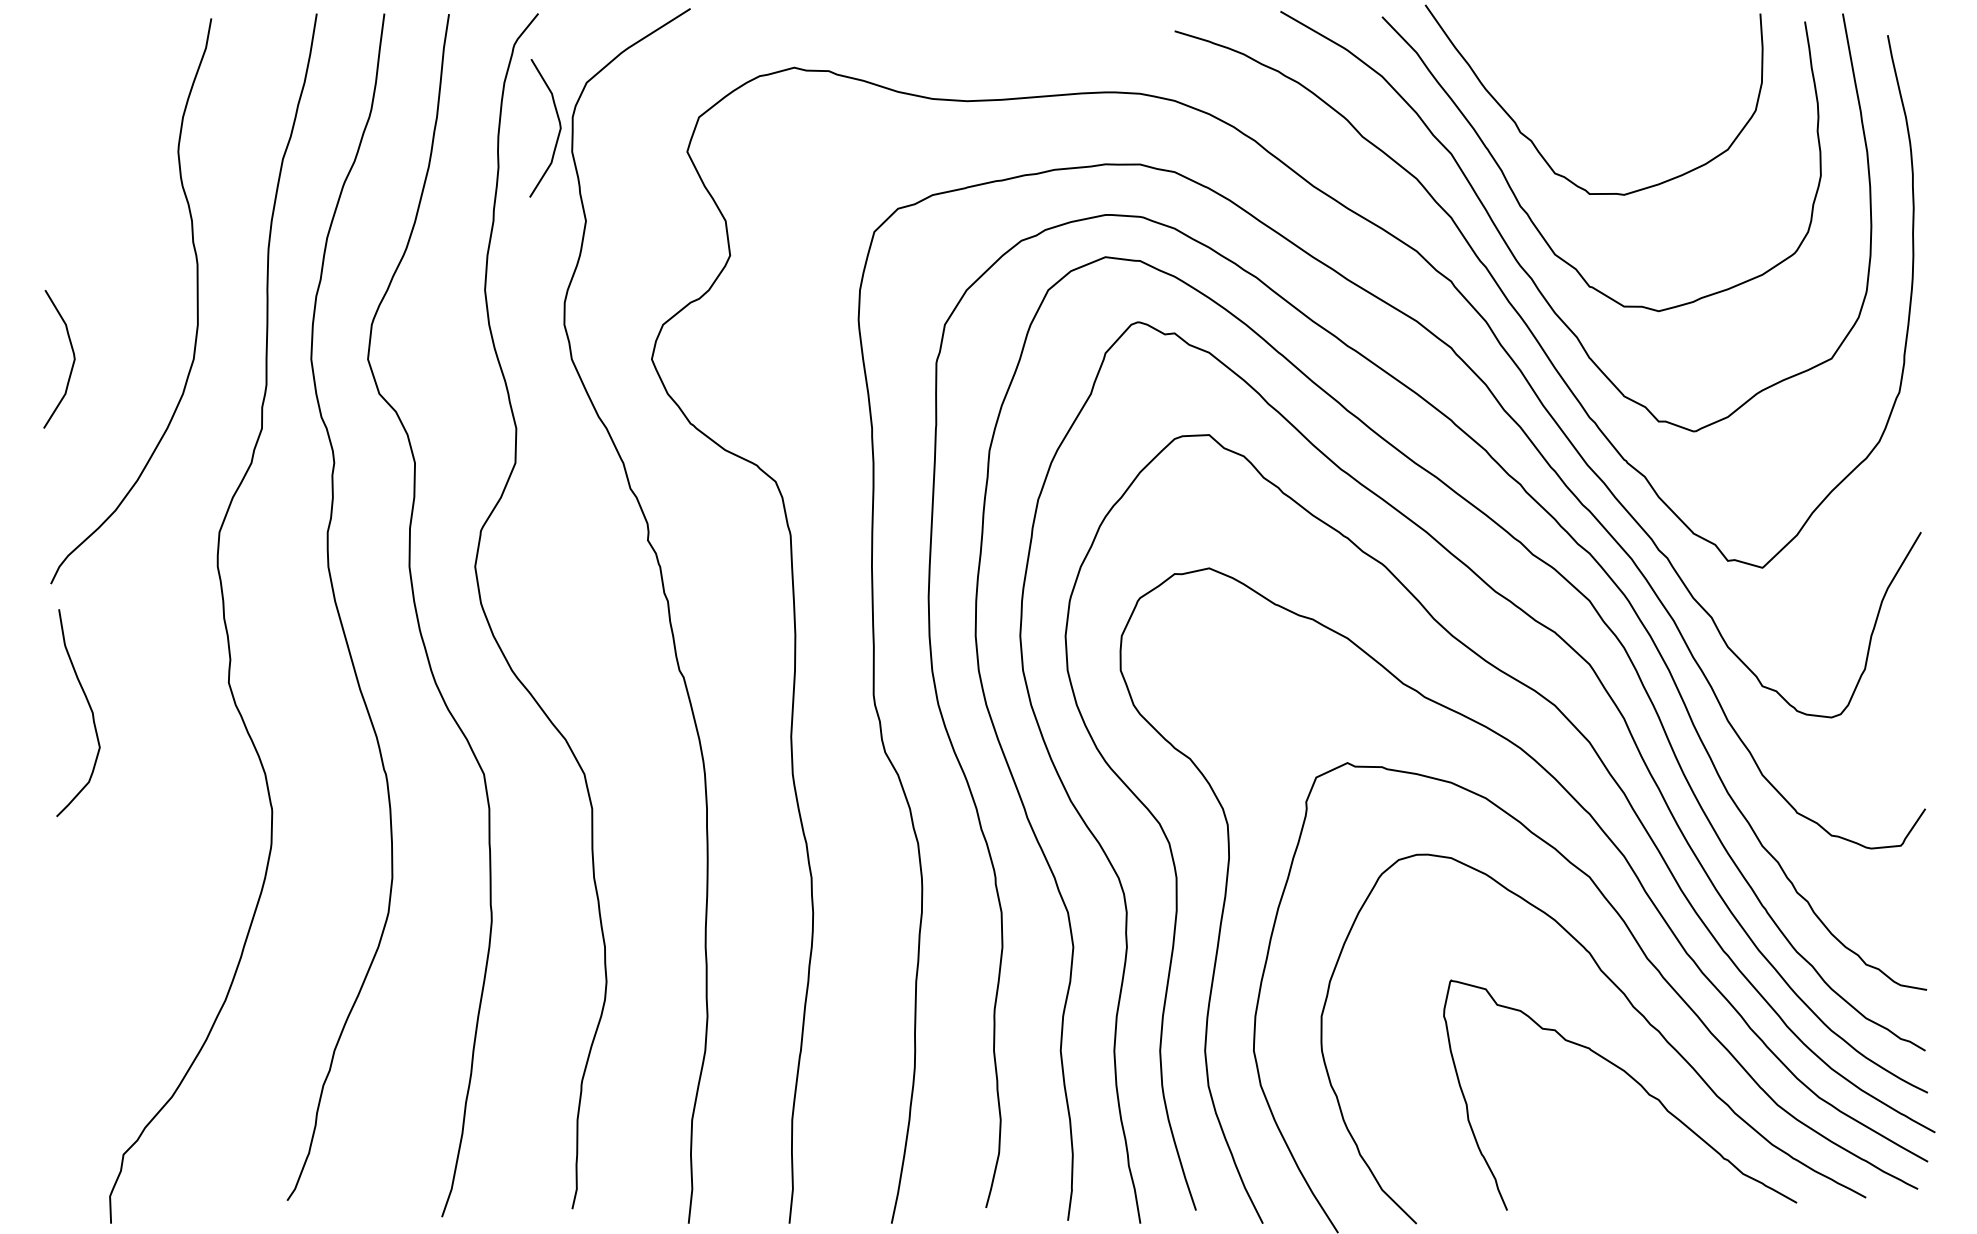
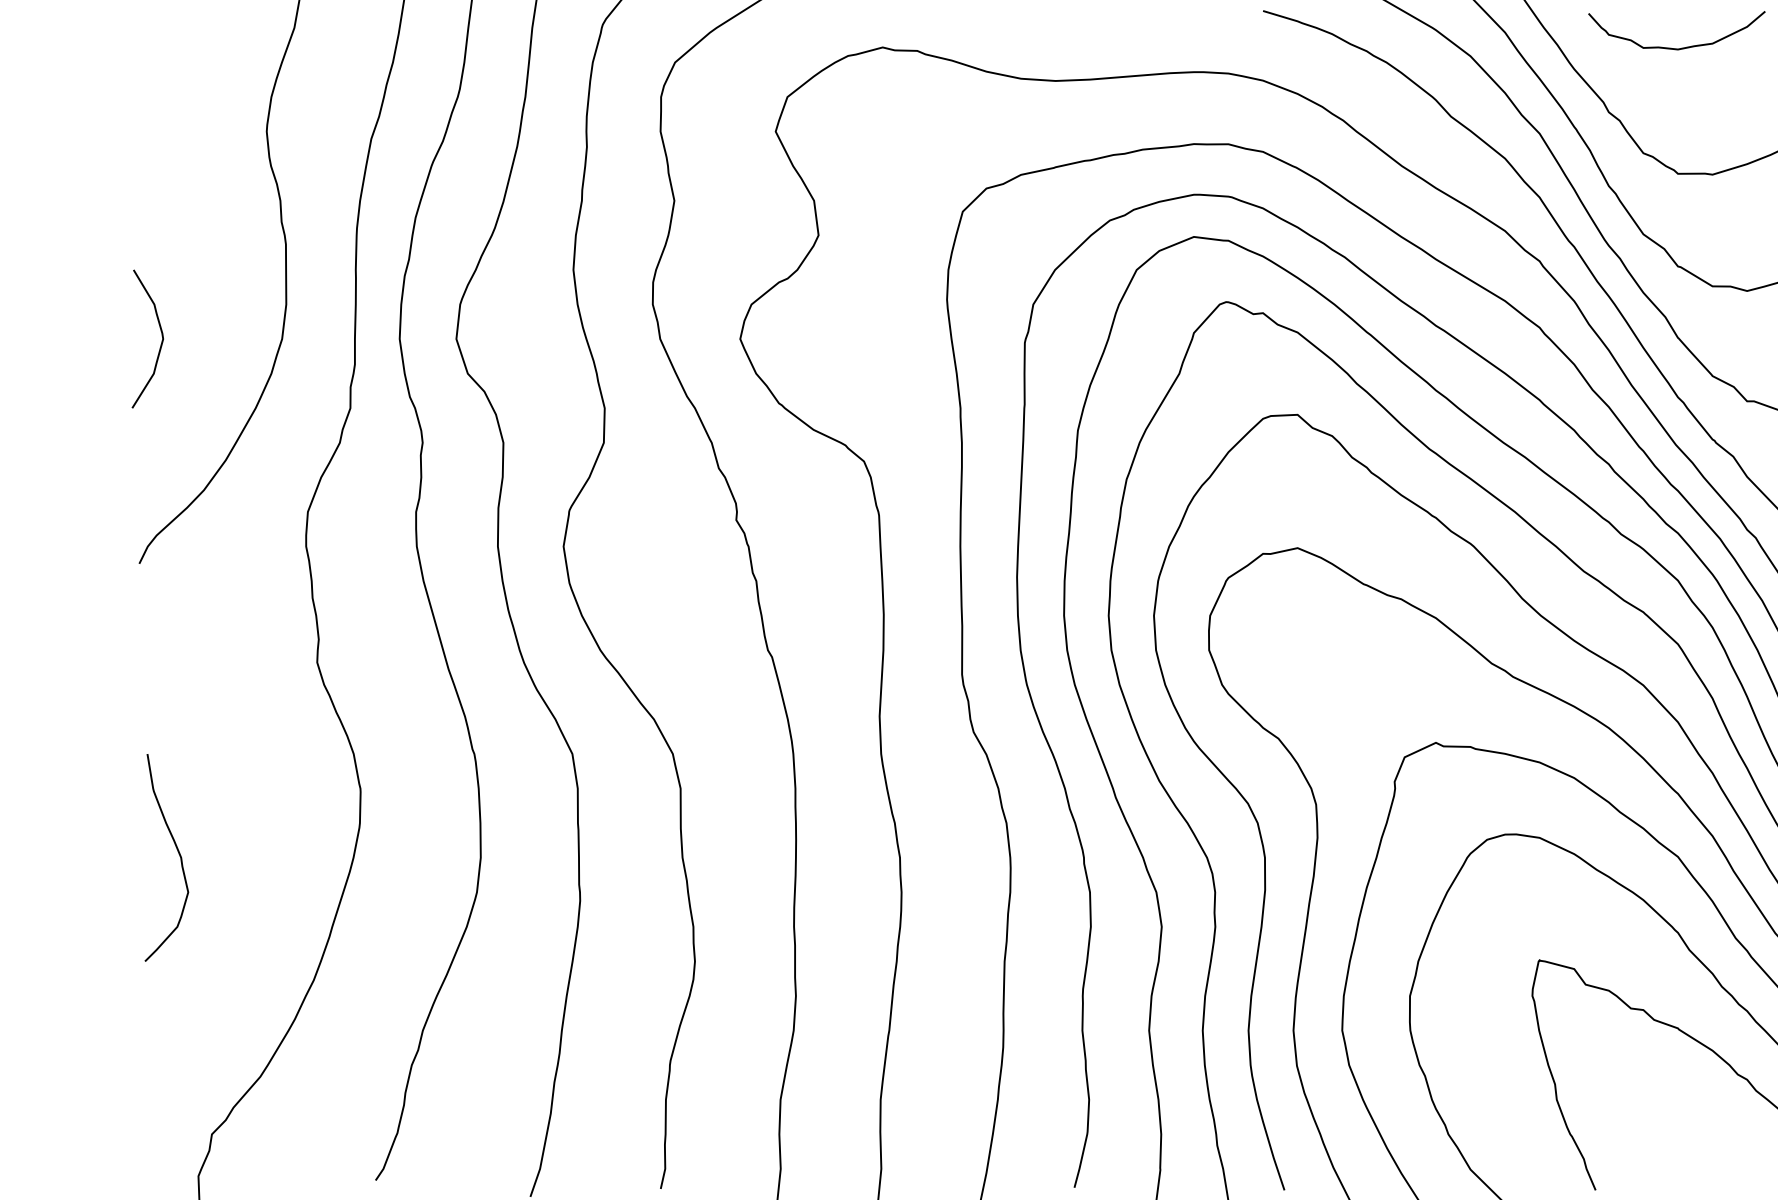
curve: (1588, 68) -> (1676, 48), added
curve: (558, 132) -> (646, 112), removed
curve: (90, 710) -> (178, 855), moved

